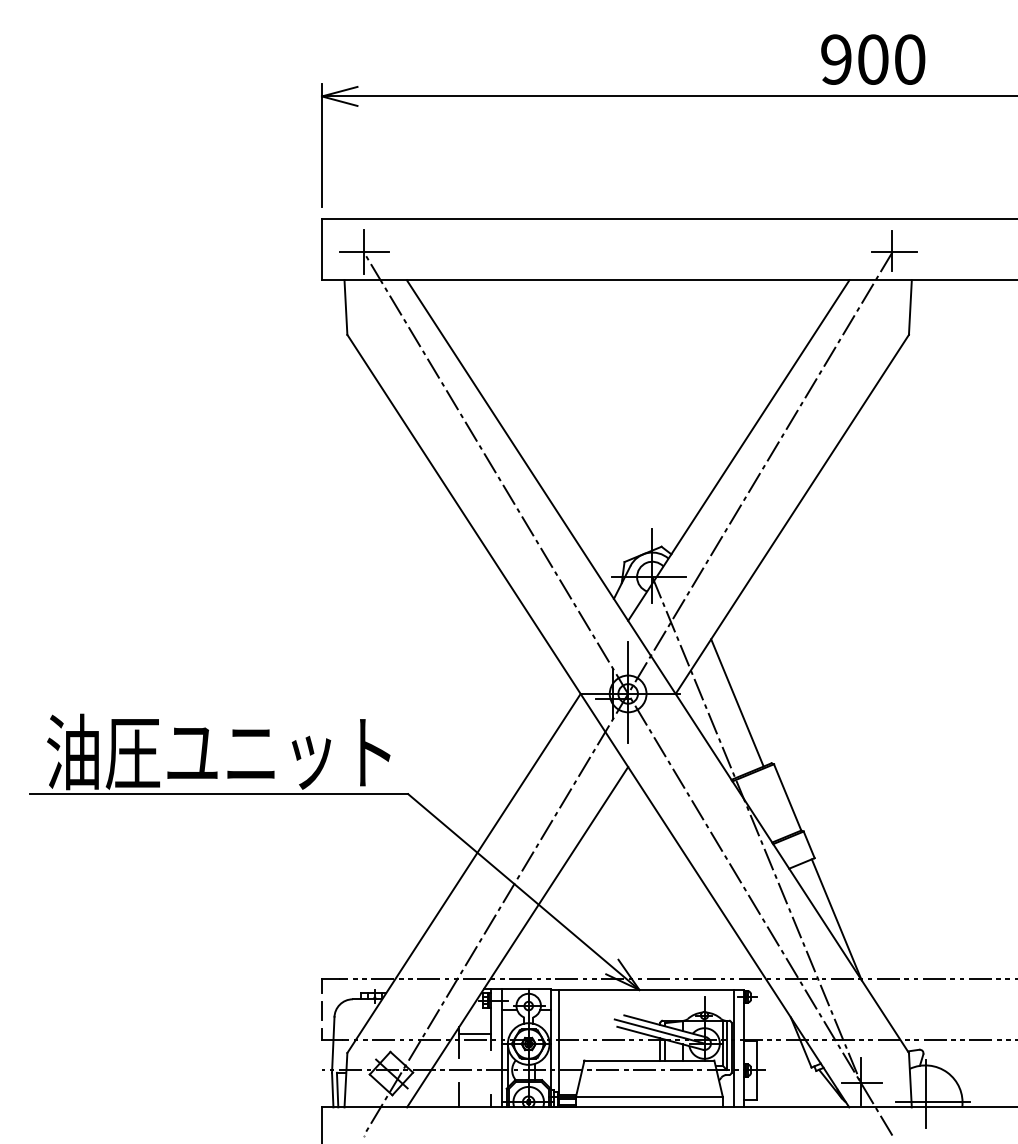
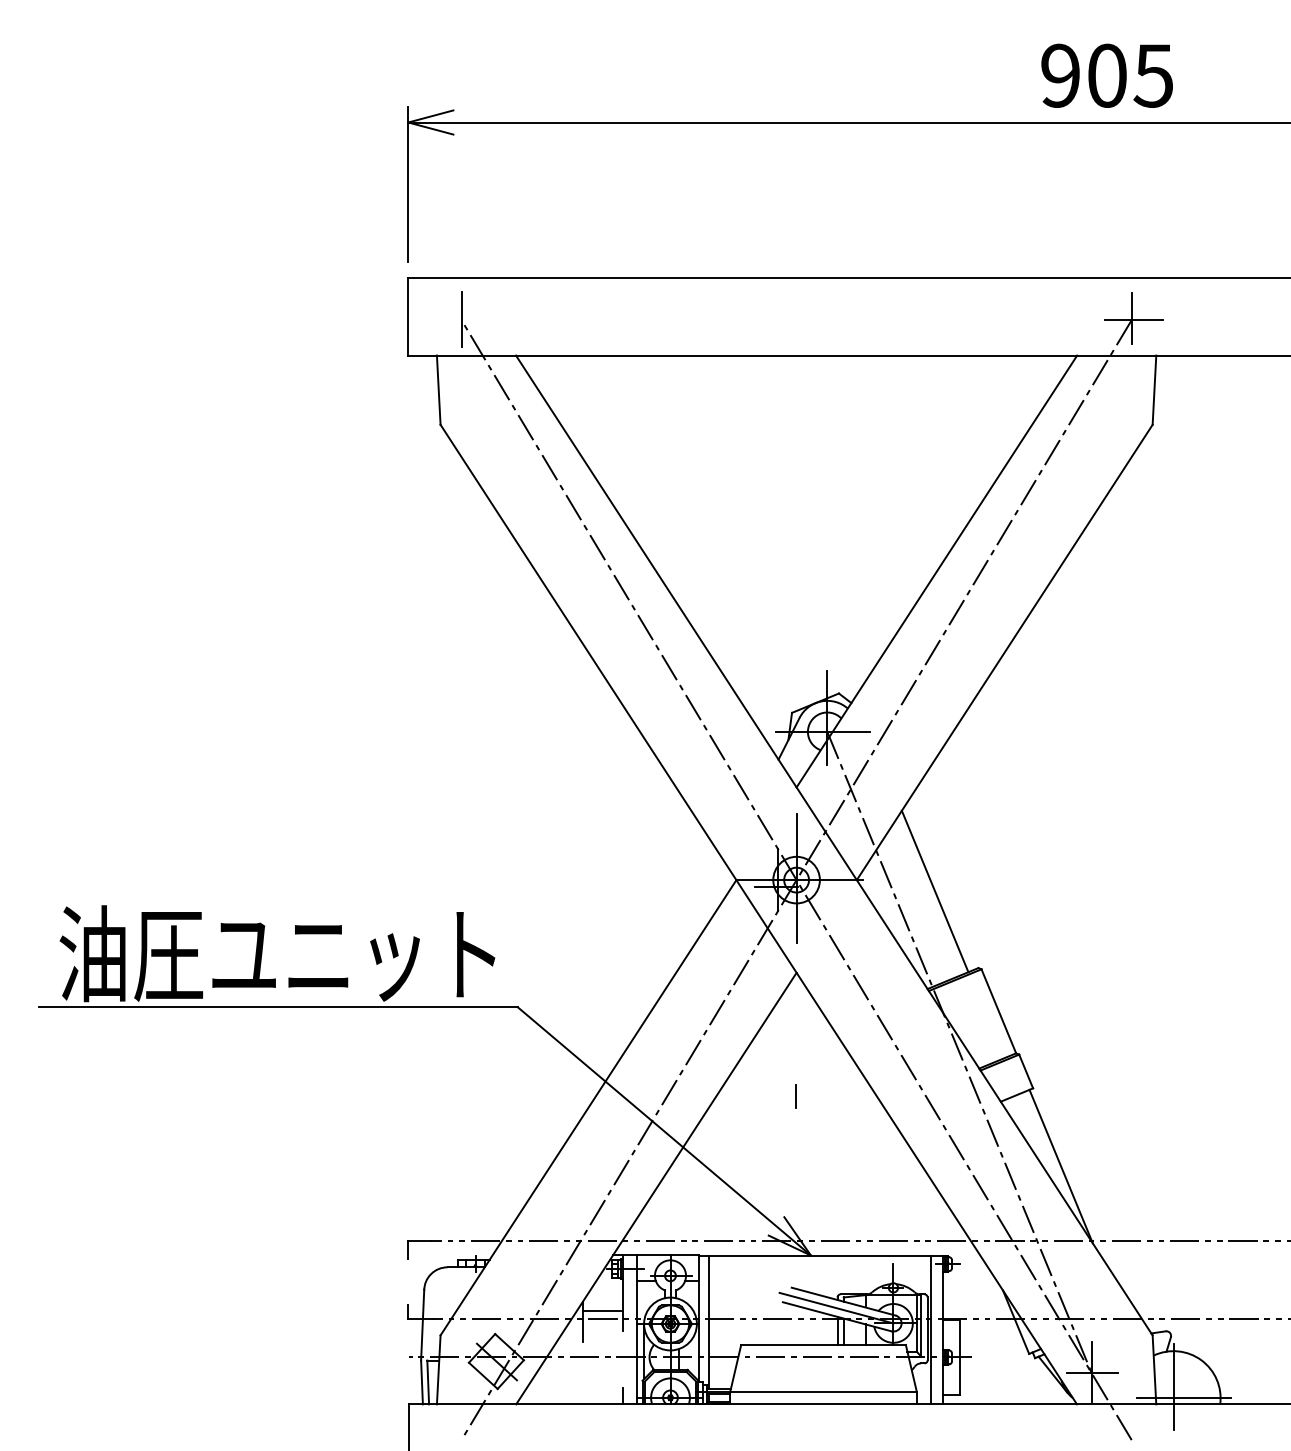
text: (909, 59) -> (1153, 75), 900 -> 905
line: (364, 252) -> (462, 320), removed
line: (321, 1010) -> (795, 1096), moved
line: (459, 1094) -> (582, 1388), removed

